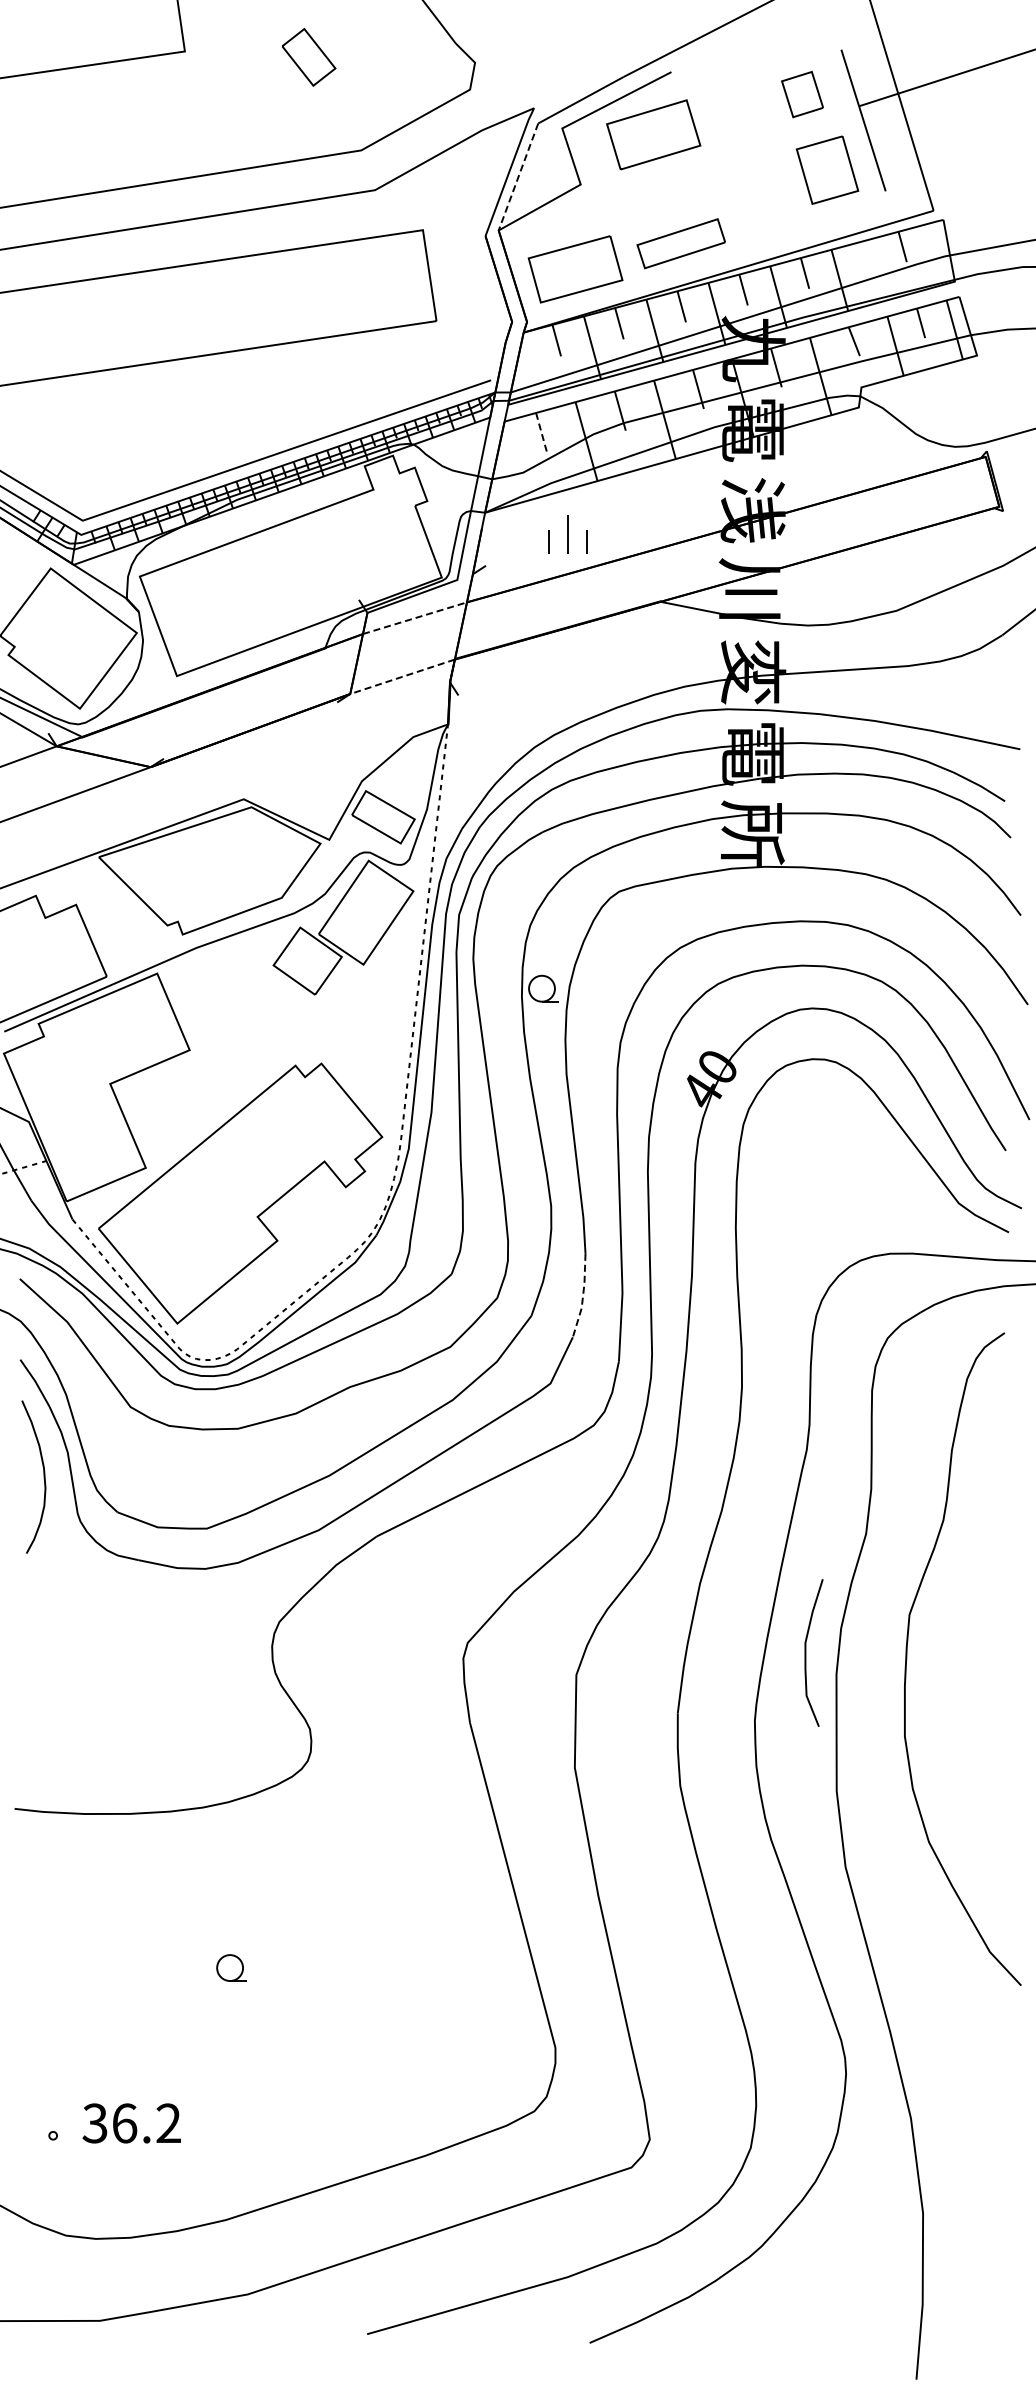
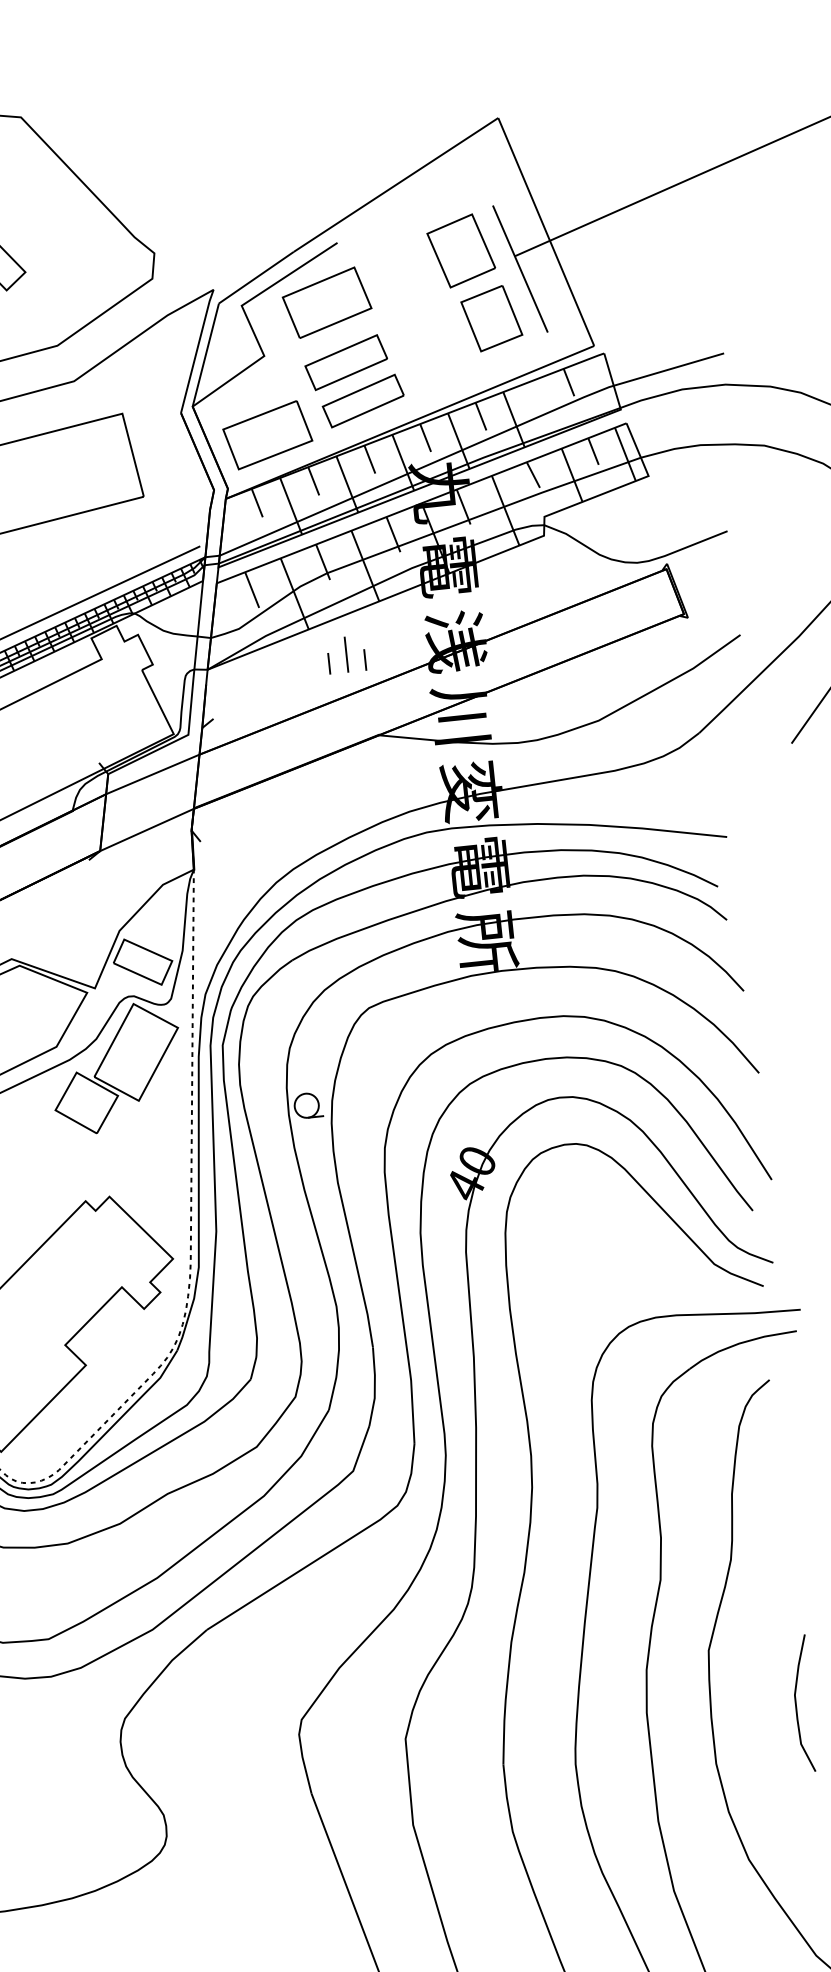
part: (802, 94) -> (461, 250), size x1.67
line: (518, 177) -> (205, 355), dashed -> solid
part: (667, 200) -> (346, 362), added
line: (541, 432) -> (252, 589), dashed -> solid
part: (567, 534) -> (346, 654), moved
line: (415, 618) -> (153, 774), dashed -> solid
line: (402, 676) -> (146, 829), dashed -> solid
line: (583, 1296) -> (375, 1387), dashed -> solid
curve: (806, 1652) -> (796, 1703), moved

